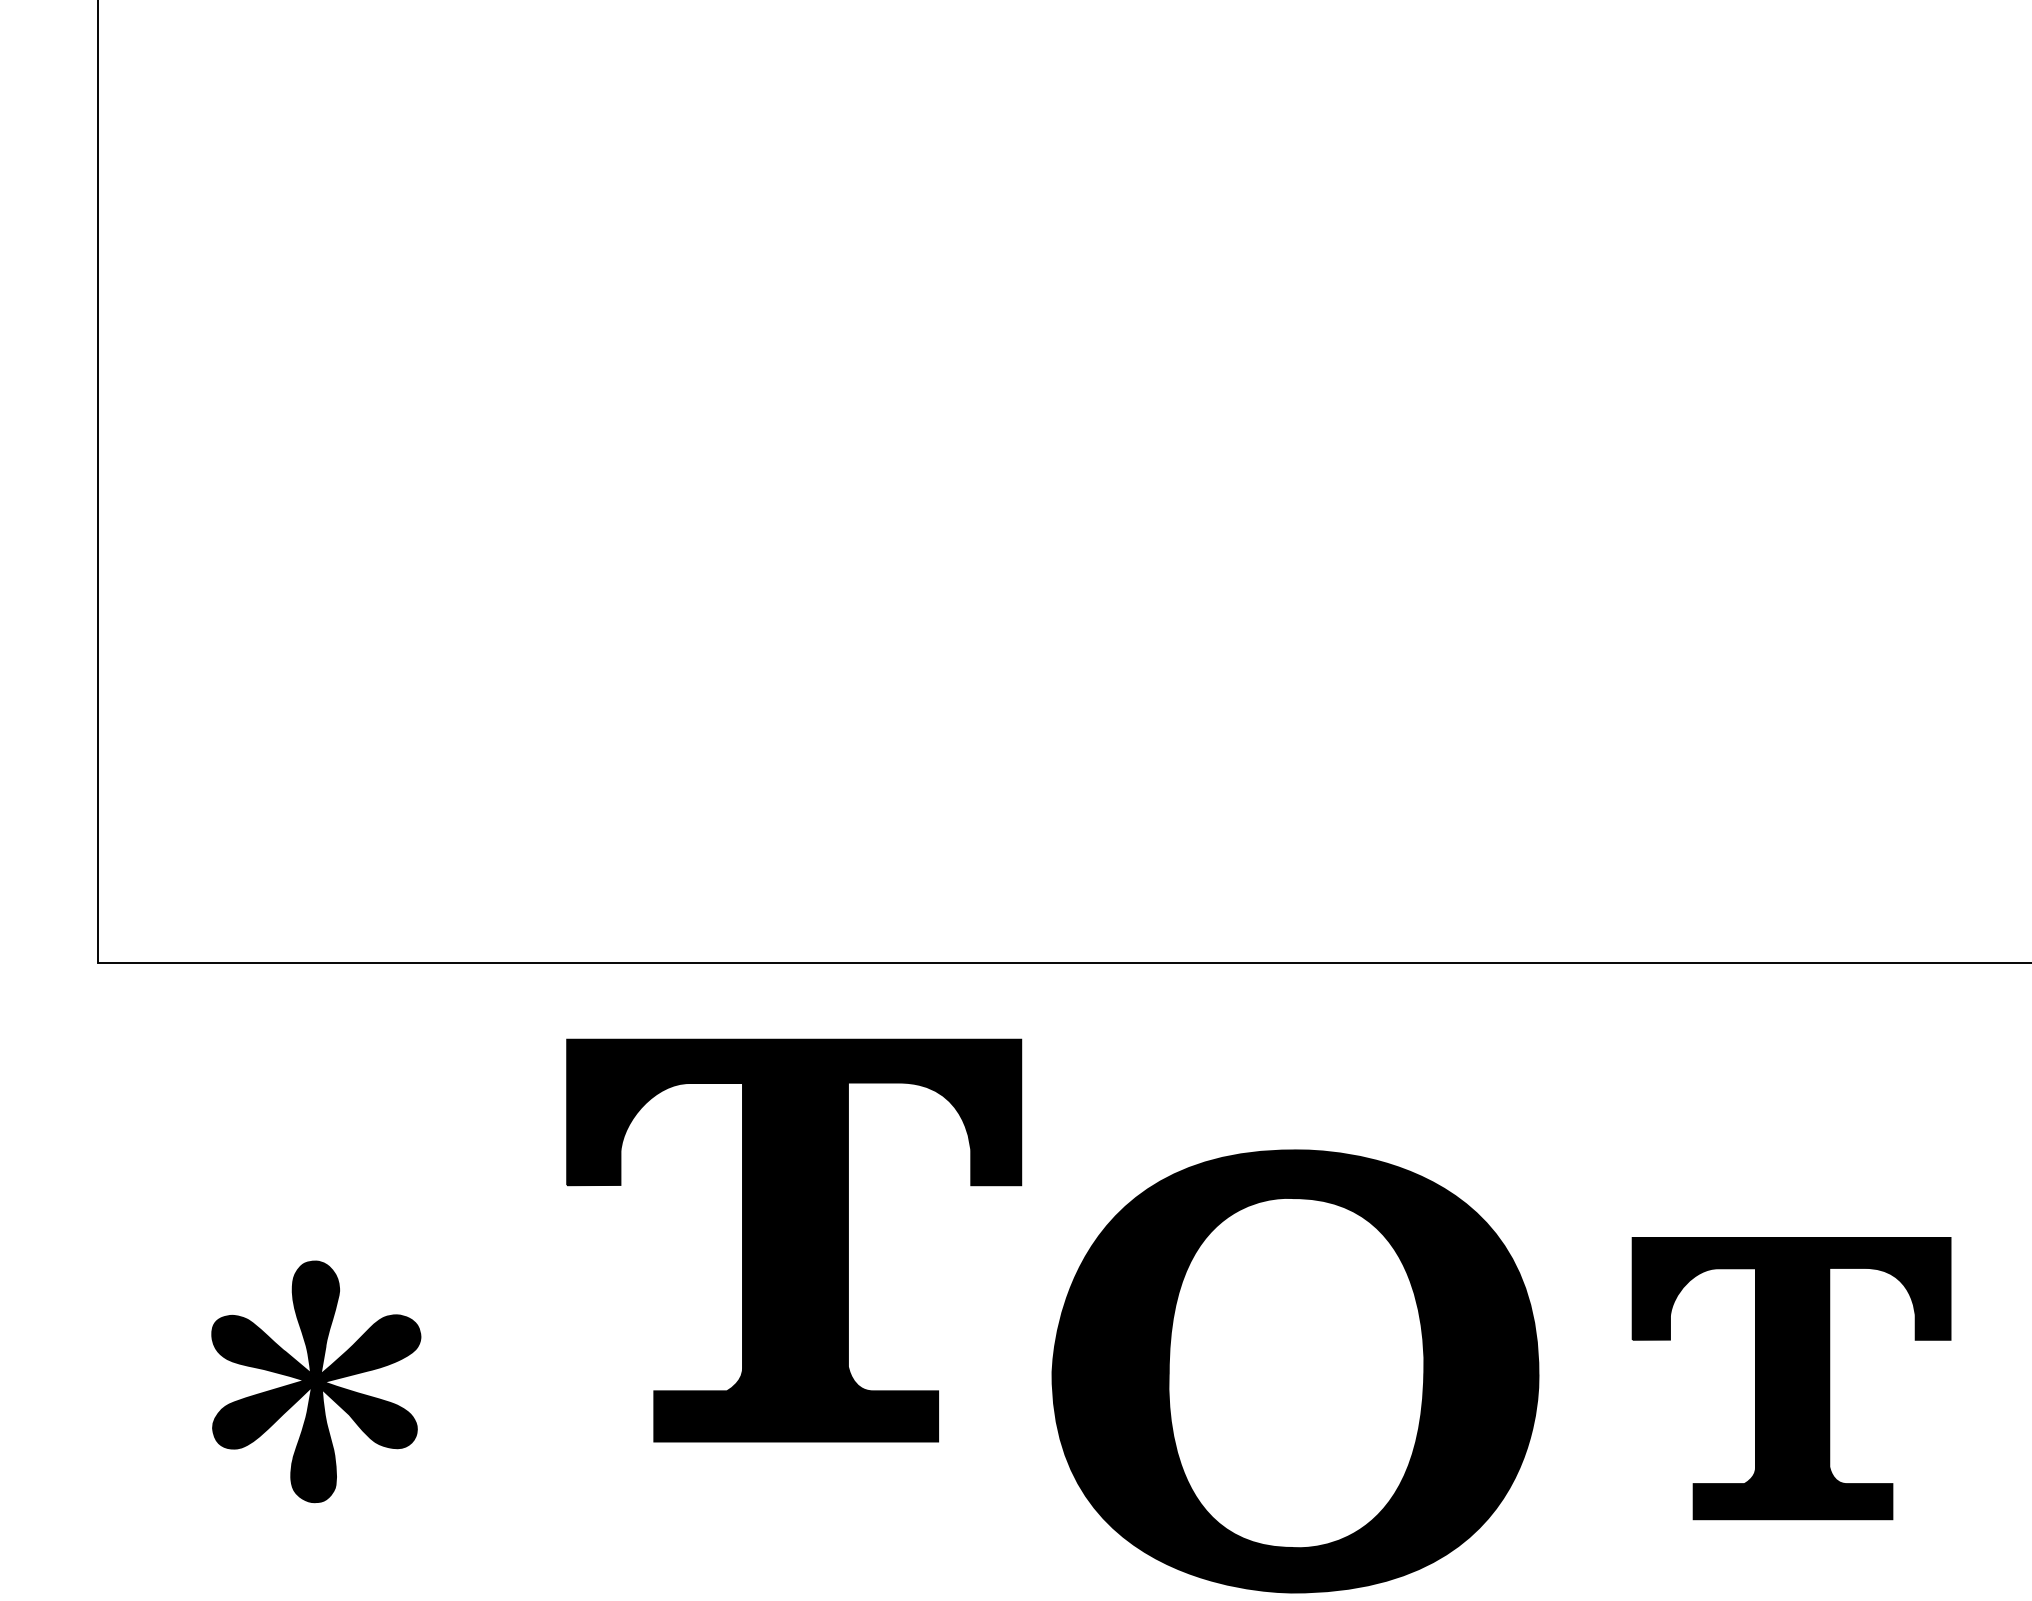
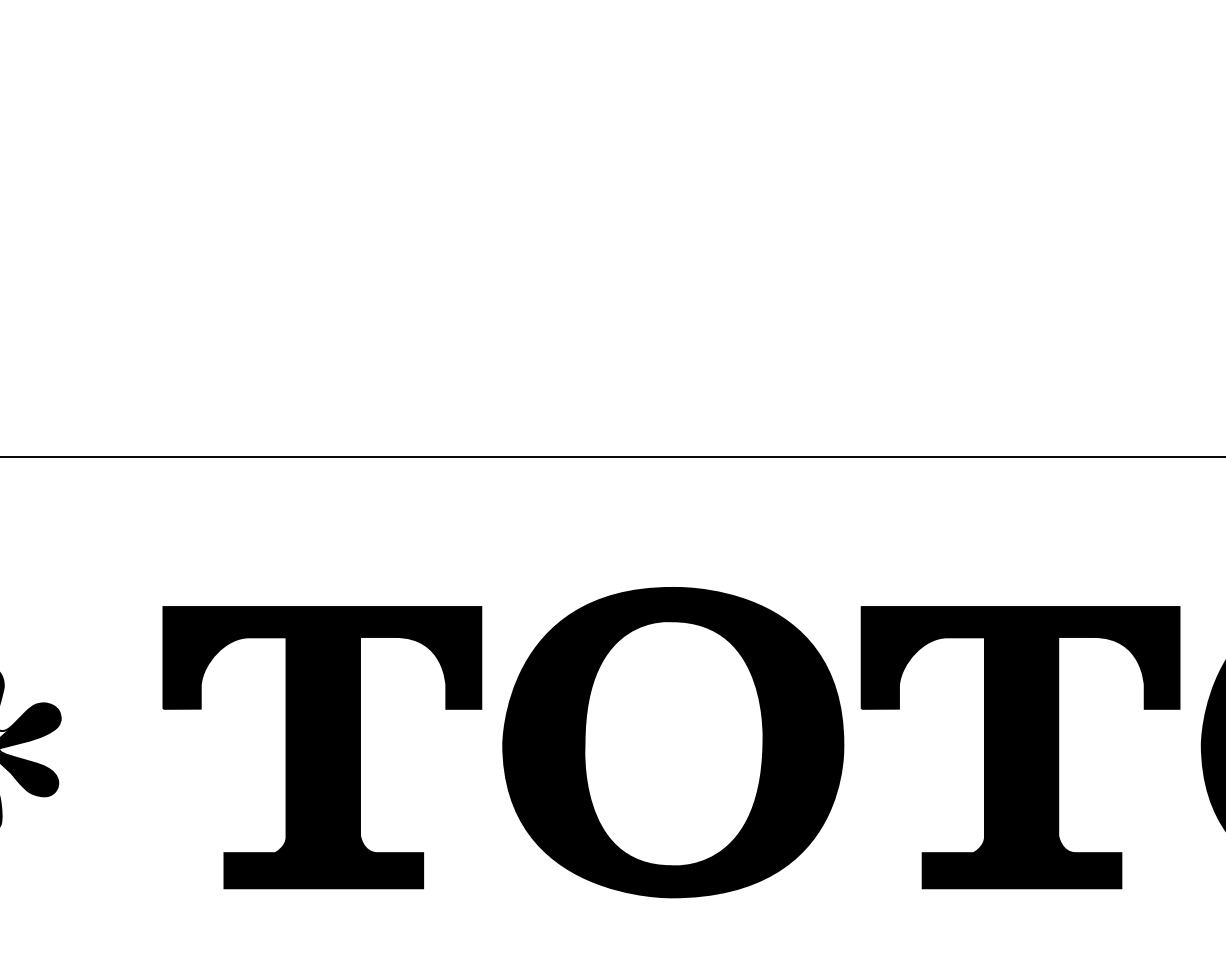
part: (794, 1240) -> (322, 747), moved
part: (1791, 1378) -> (1020, 747), size x1.43

